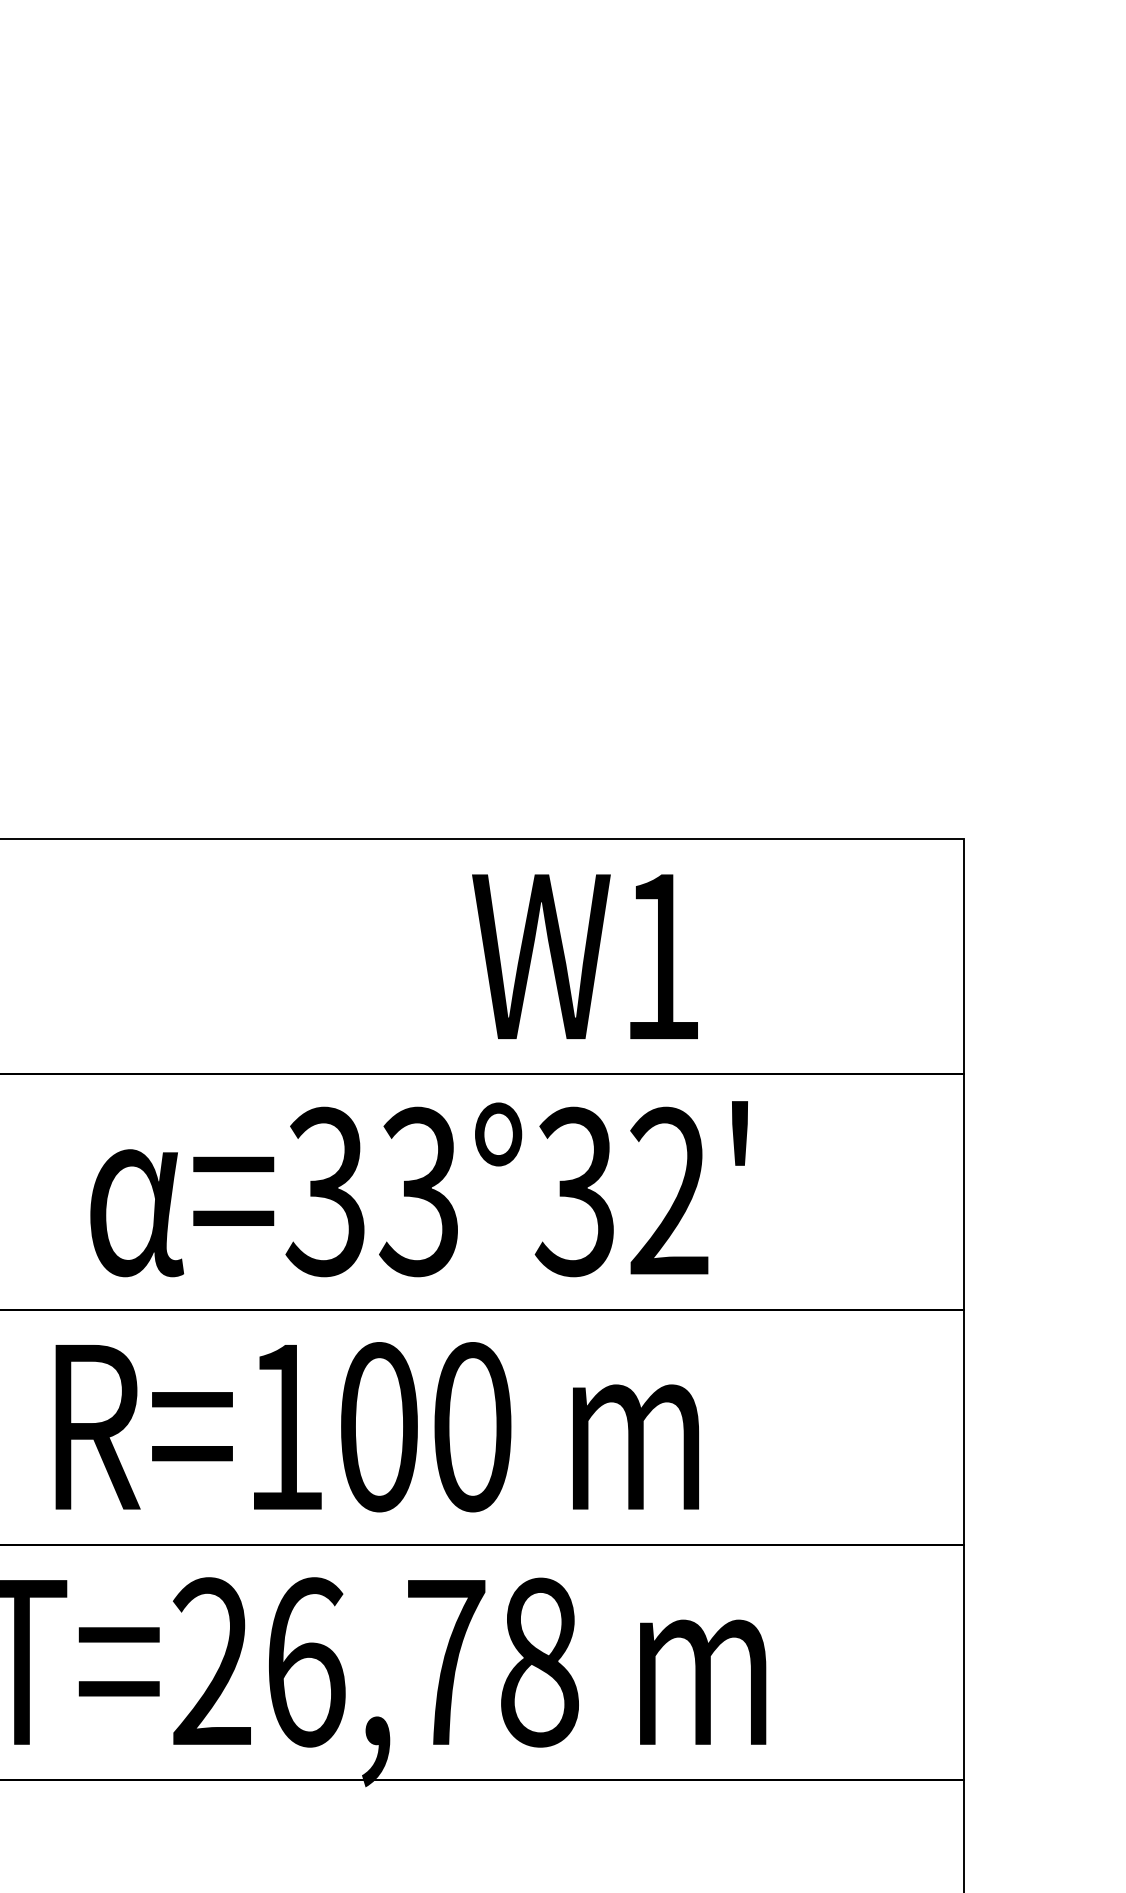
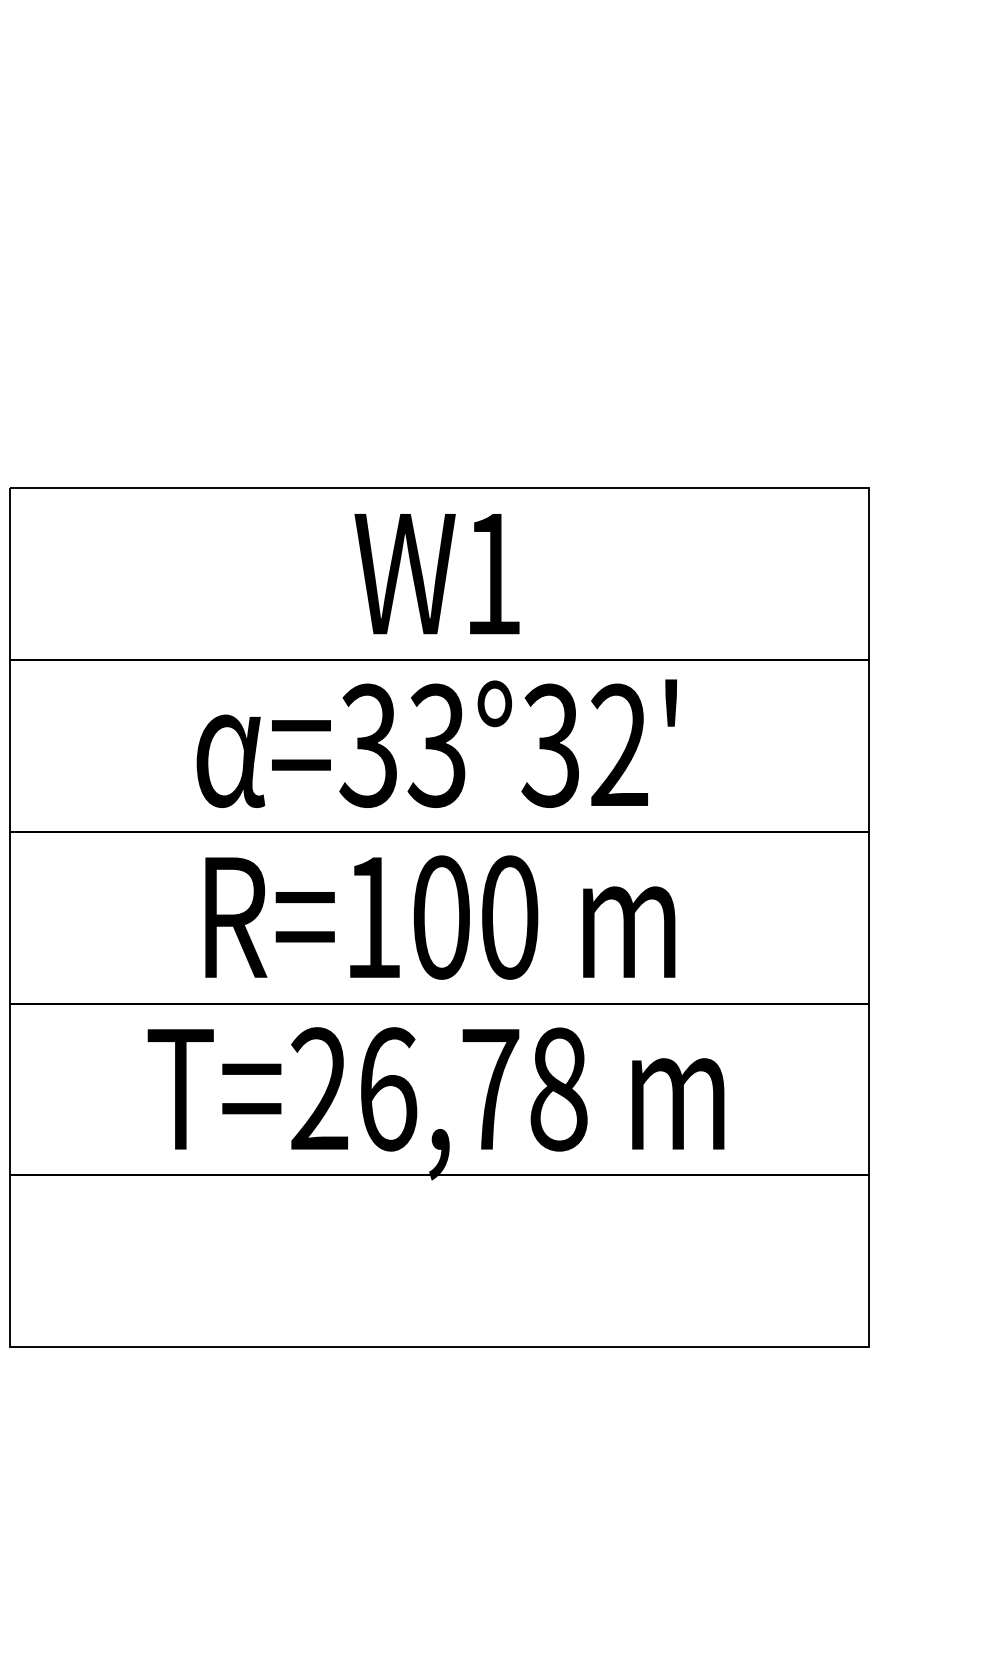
text: (584, 957) -> (436, 574), moved
text: (418, 1188) -> (436, 743), moved

